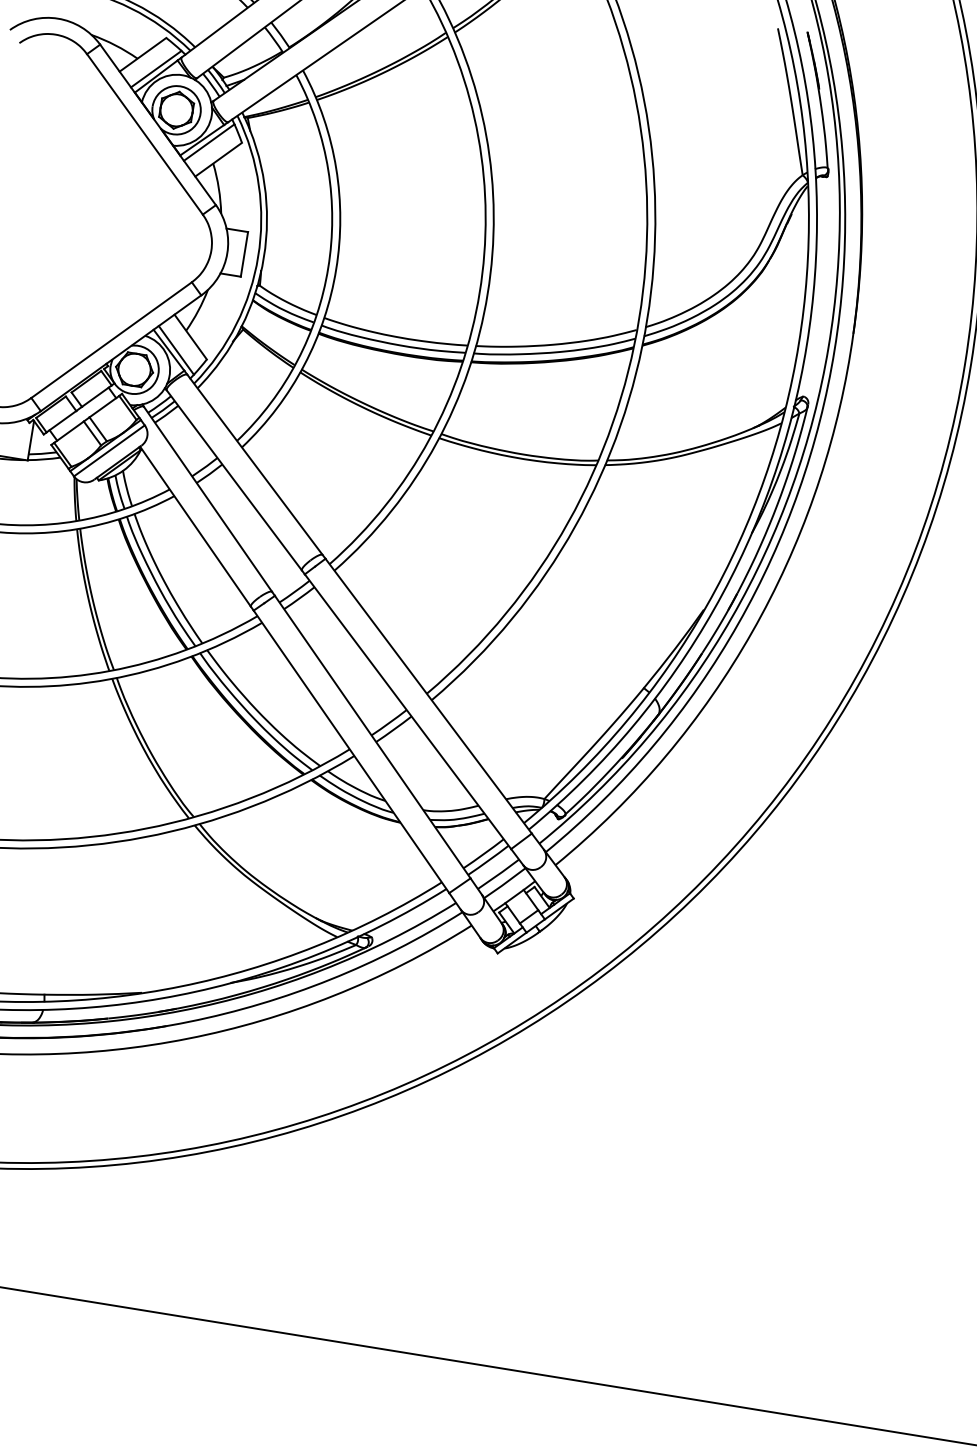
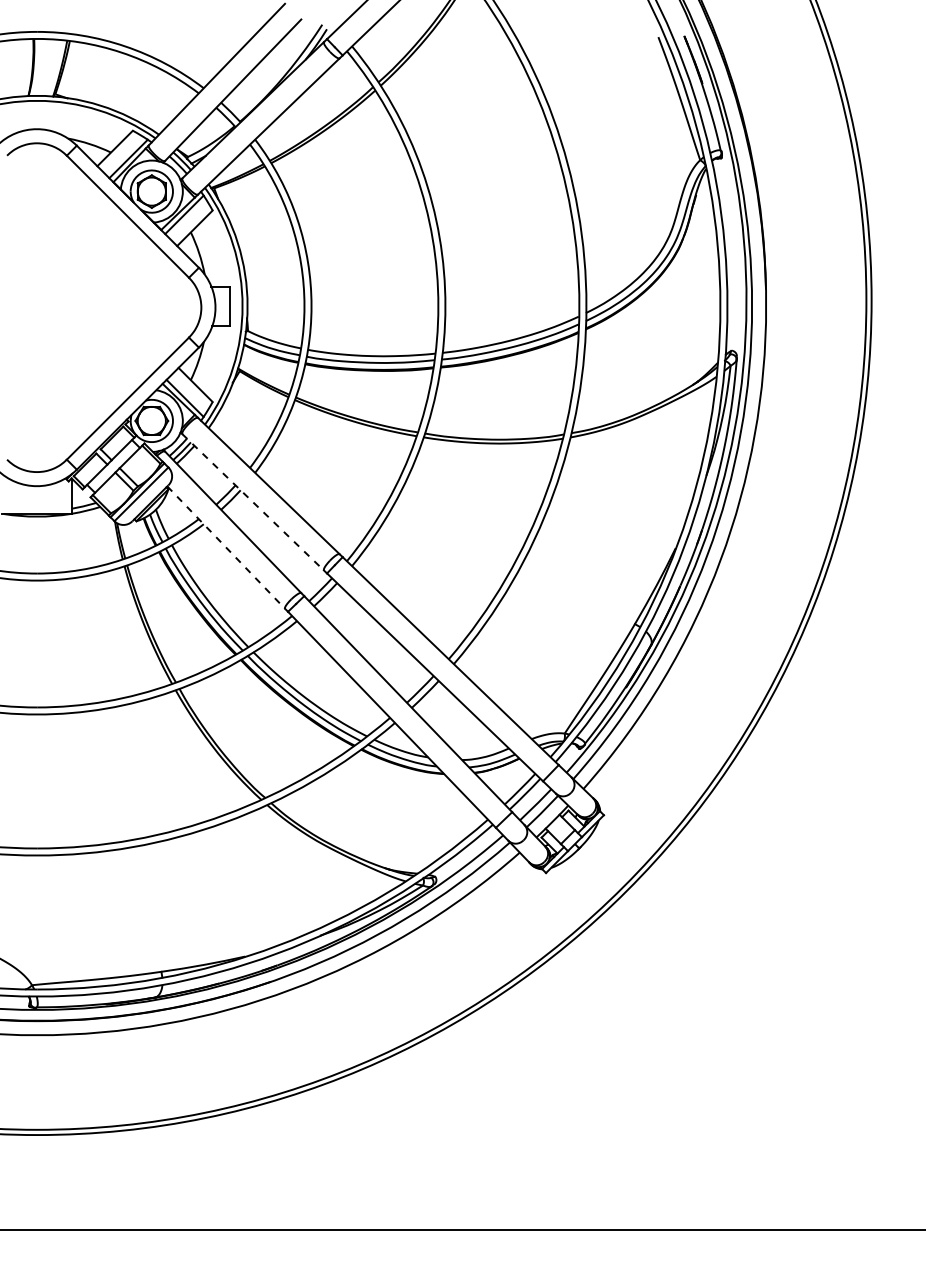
line: (234, 480) -> (253, 502), solid -> dashed
line: (195, 526) -> (226, 547), solid -> dashed

